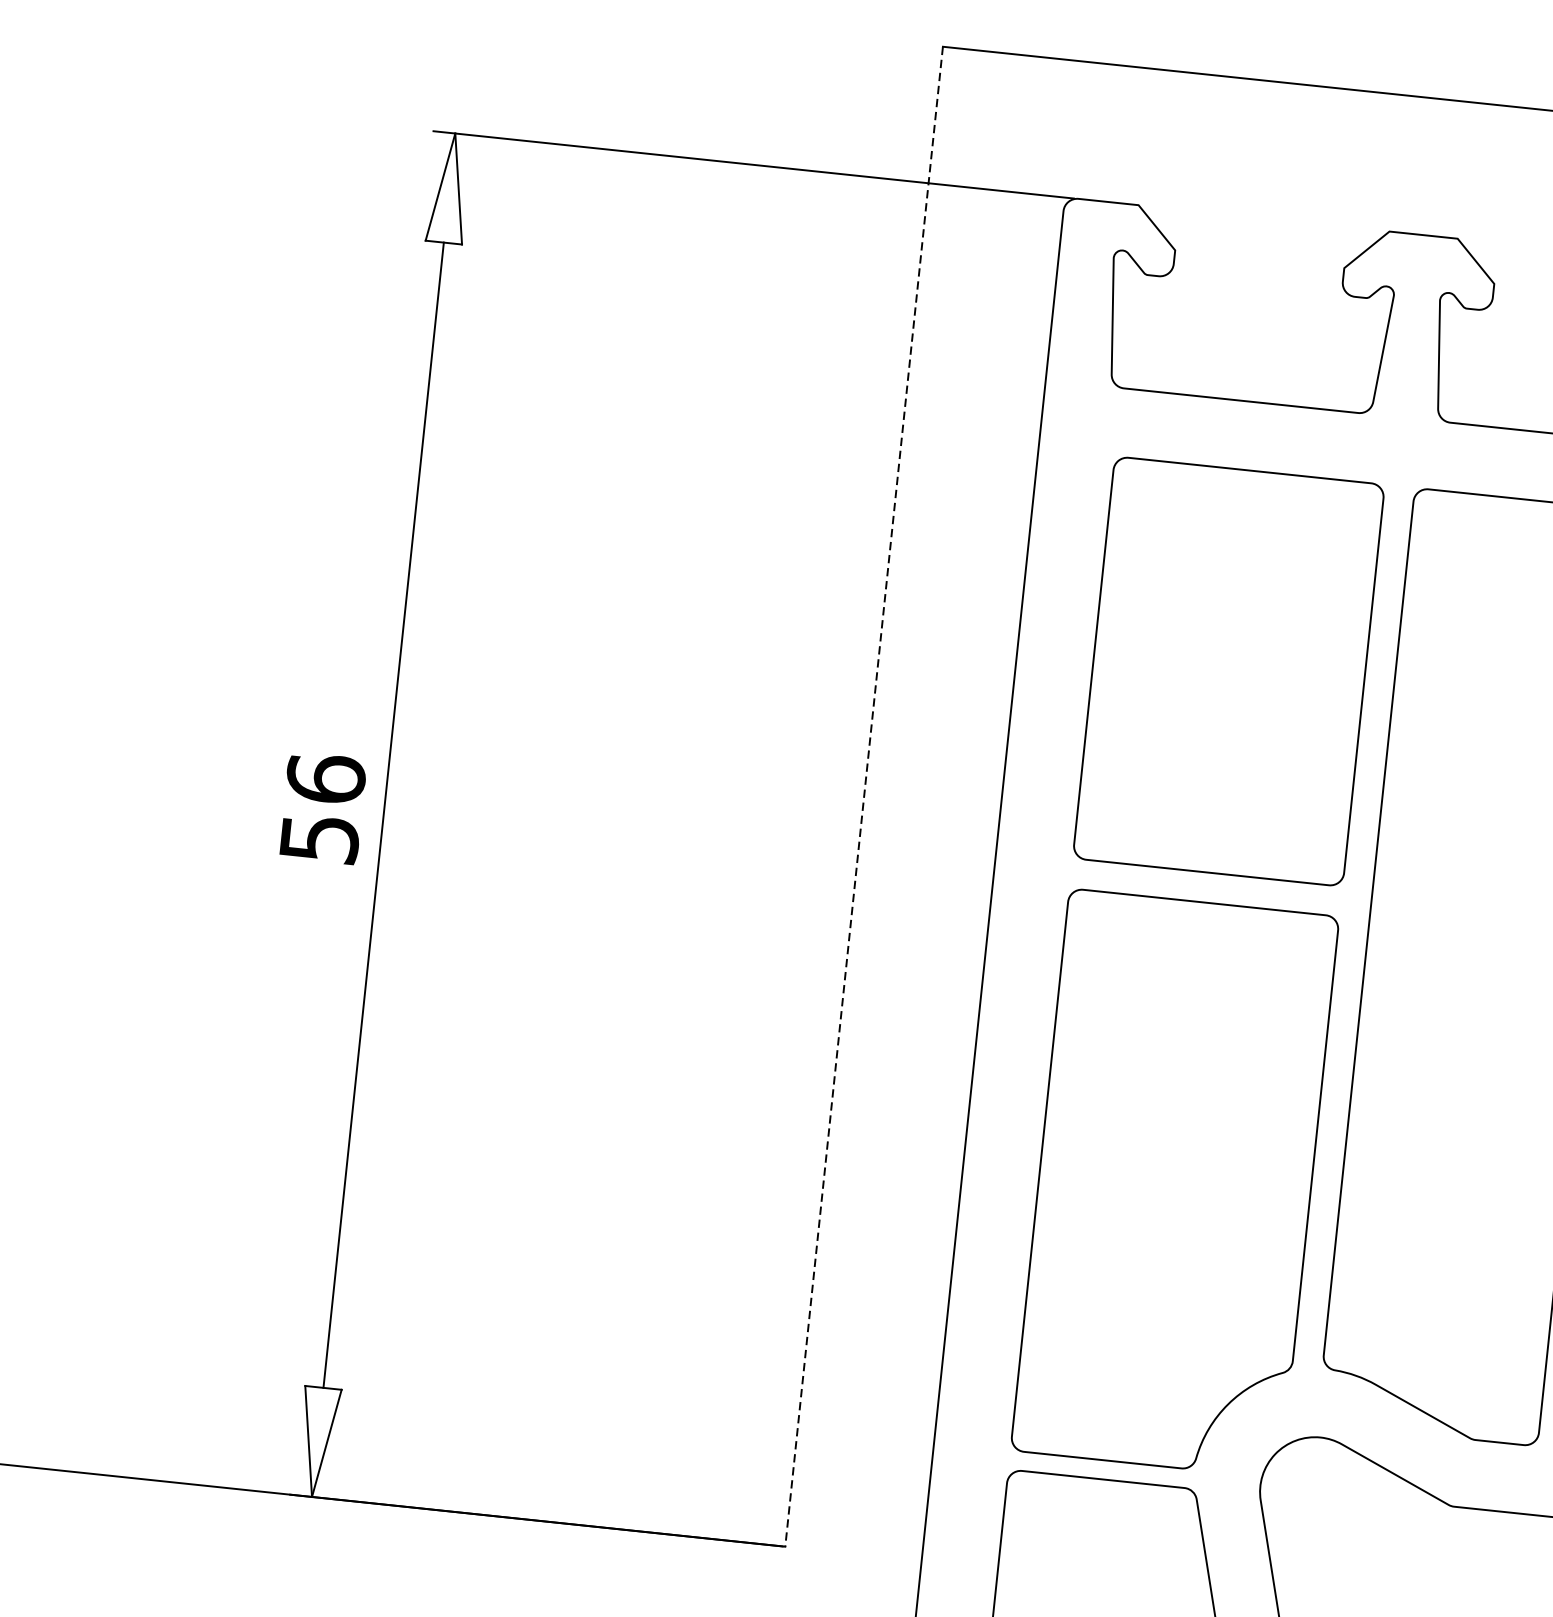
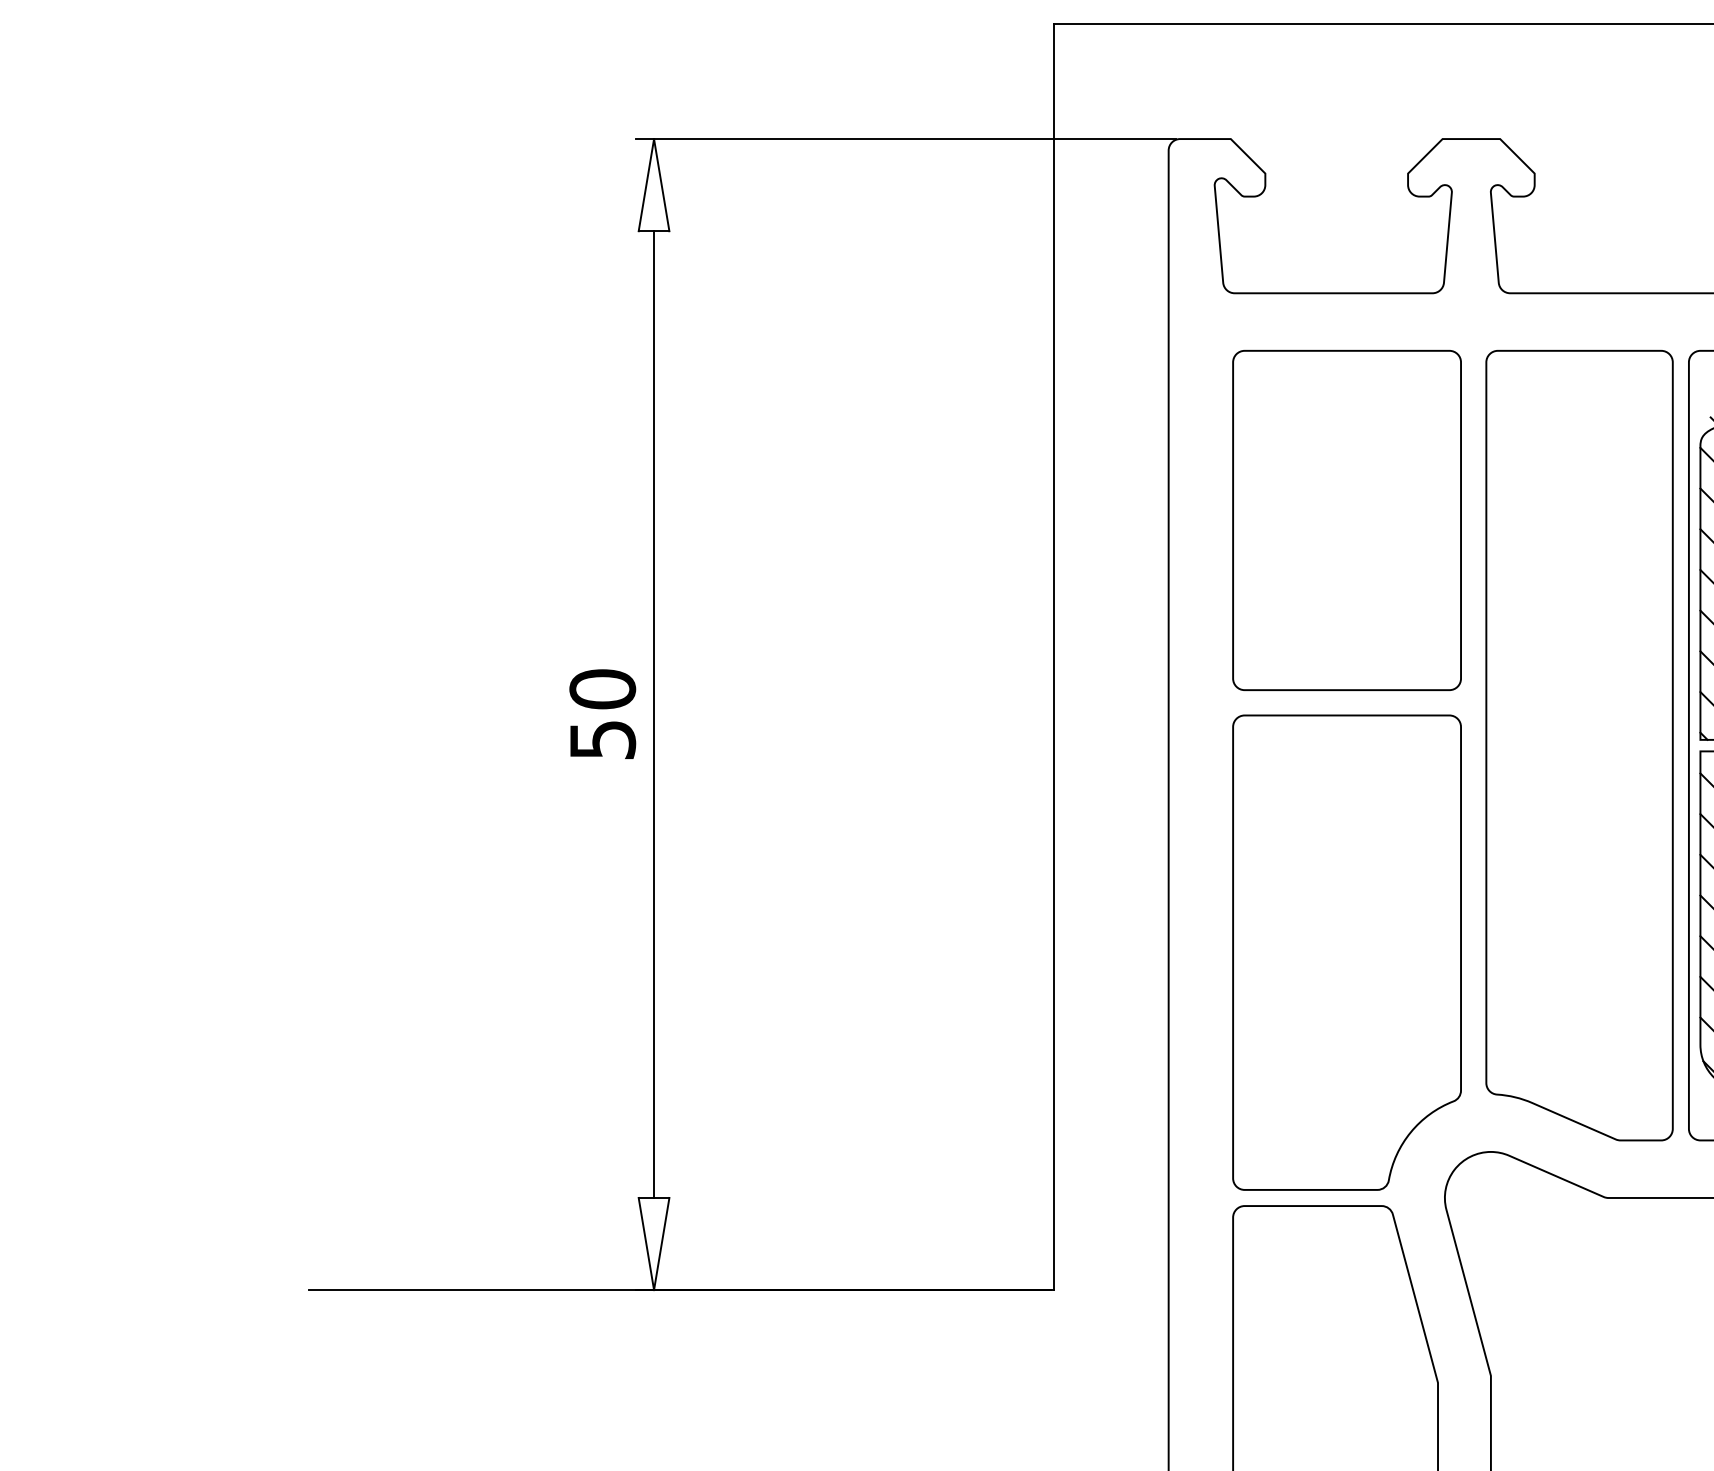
text: (325, 779) -> (602, 689), 56 -> 50
line: (863, 797) -> (1053, 657), dashed -> solid

